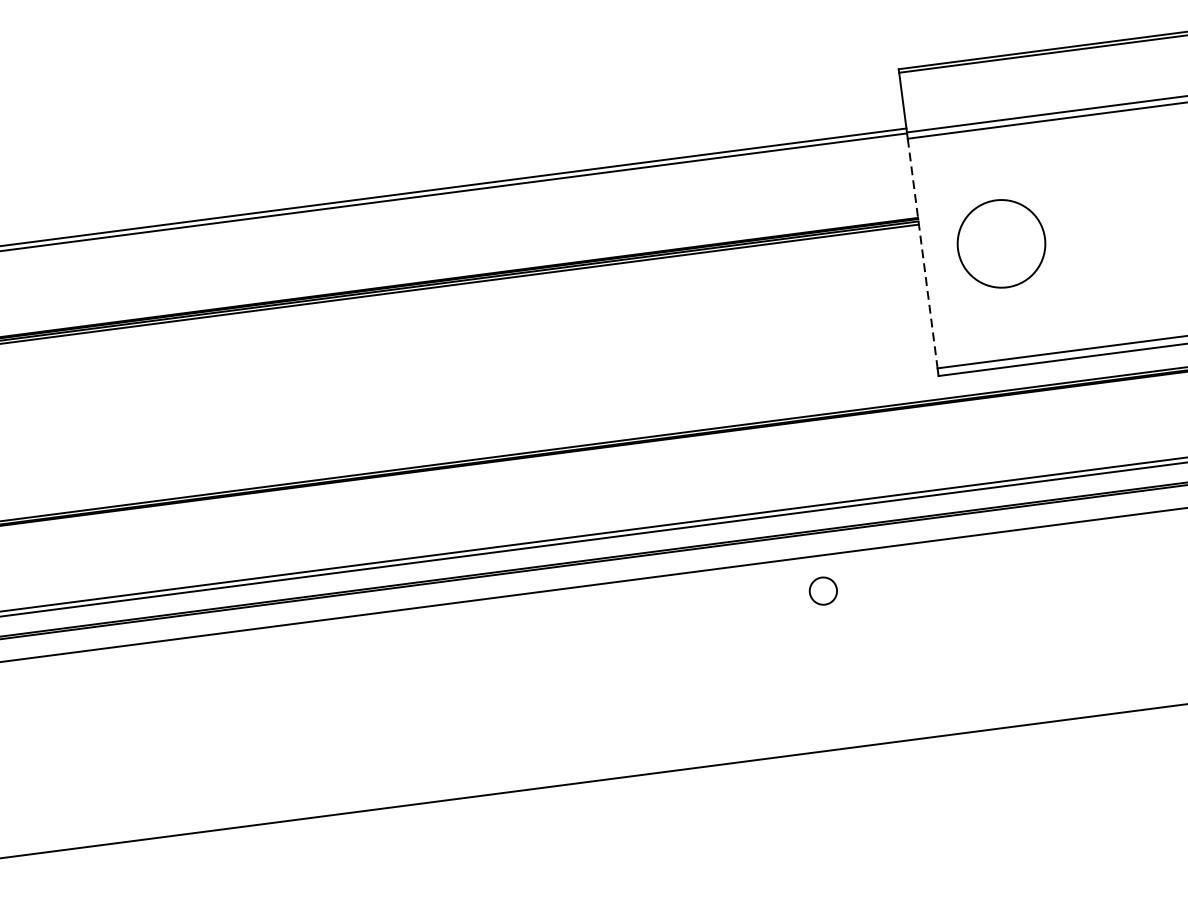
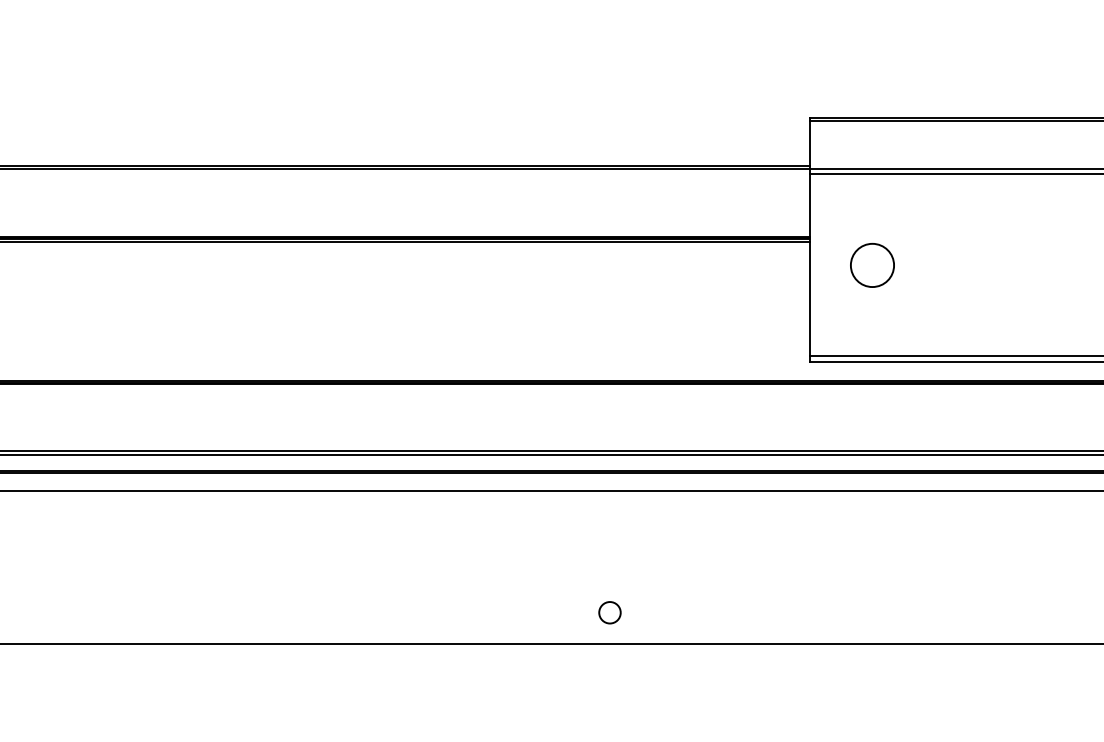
circle: (1001, 243) -> (872, 265), size x0.62
line: (922, 254) -> (809, 265), dashed -> solid
circle: (822, 590) -> (609, 612), moved

